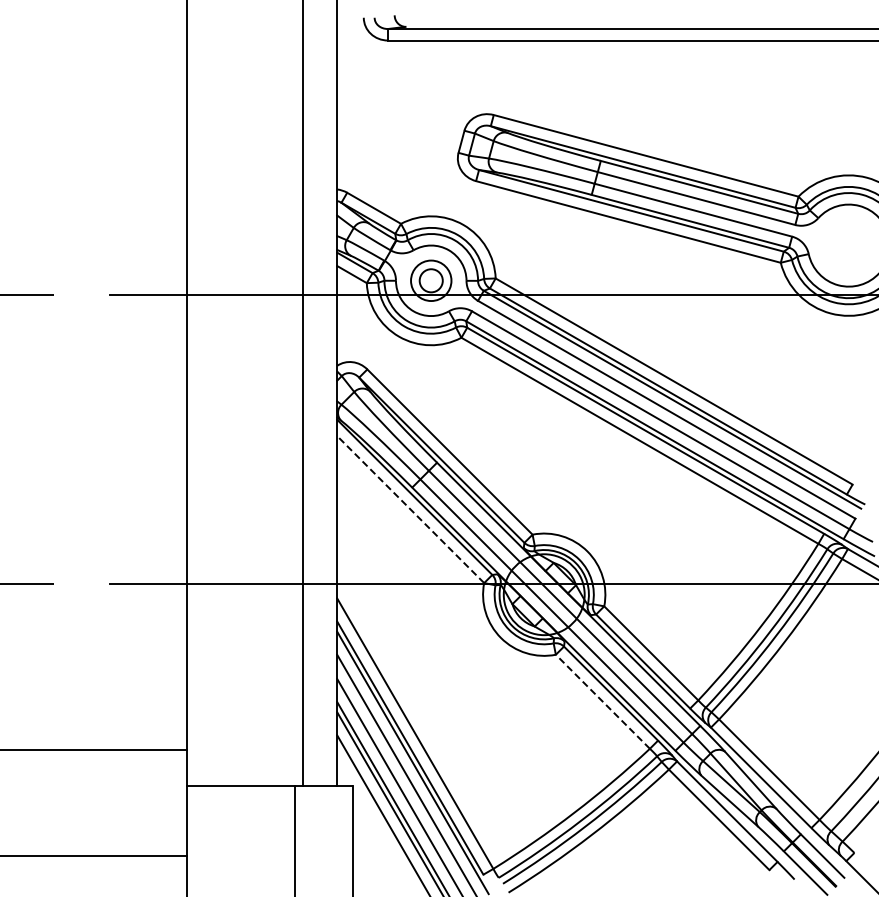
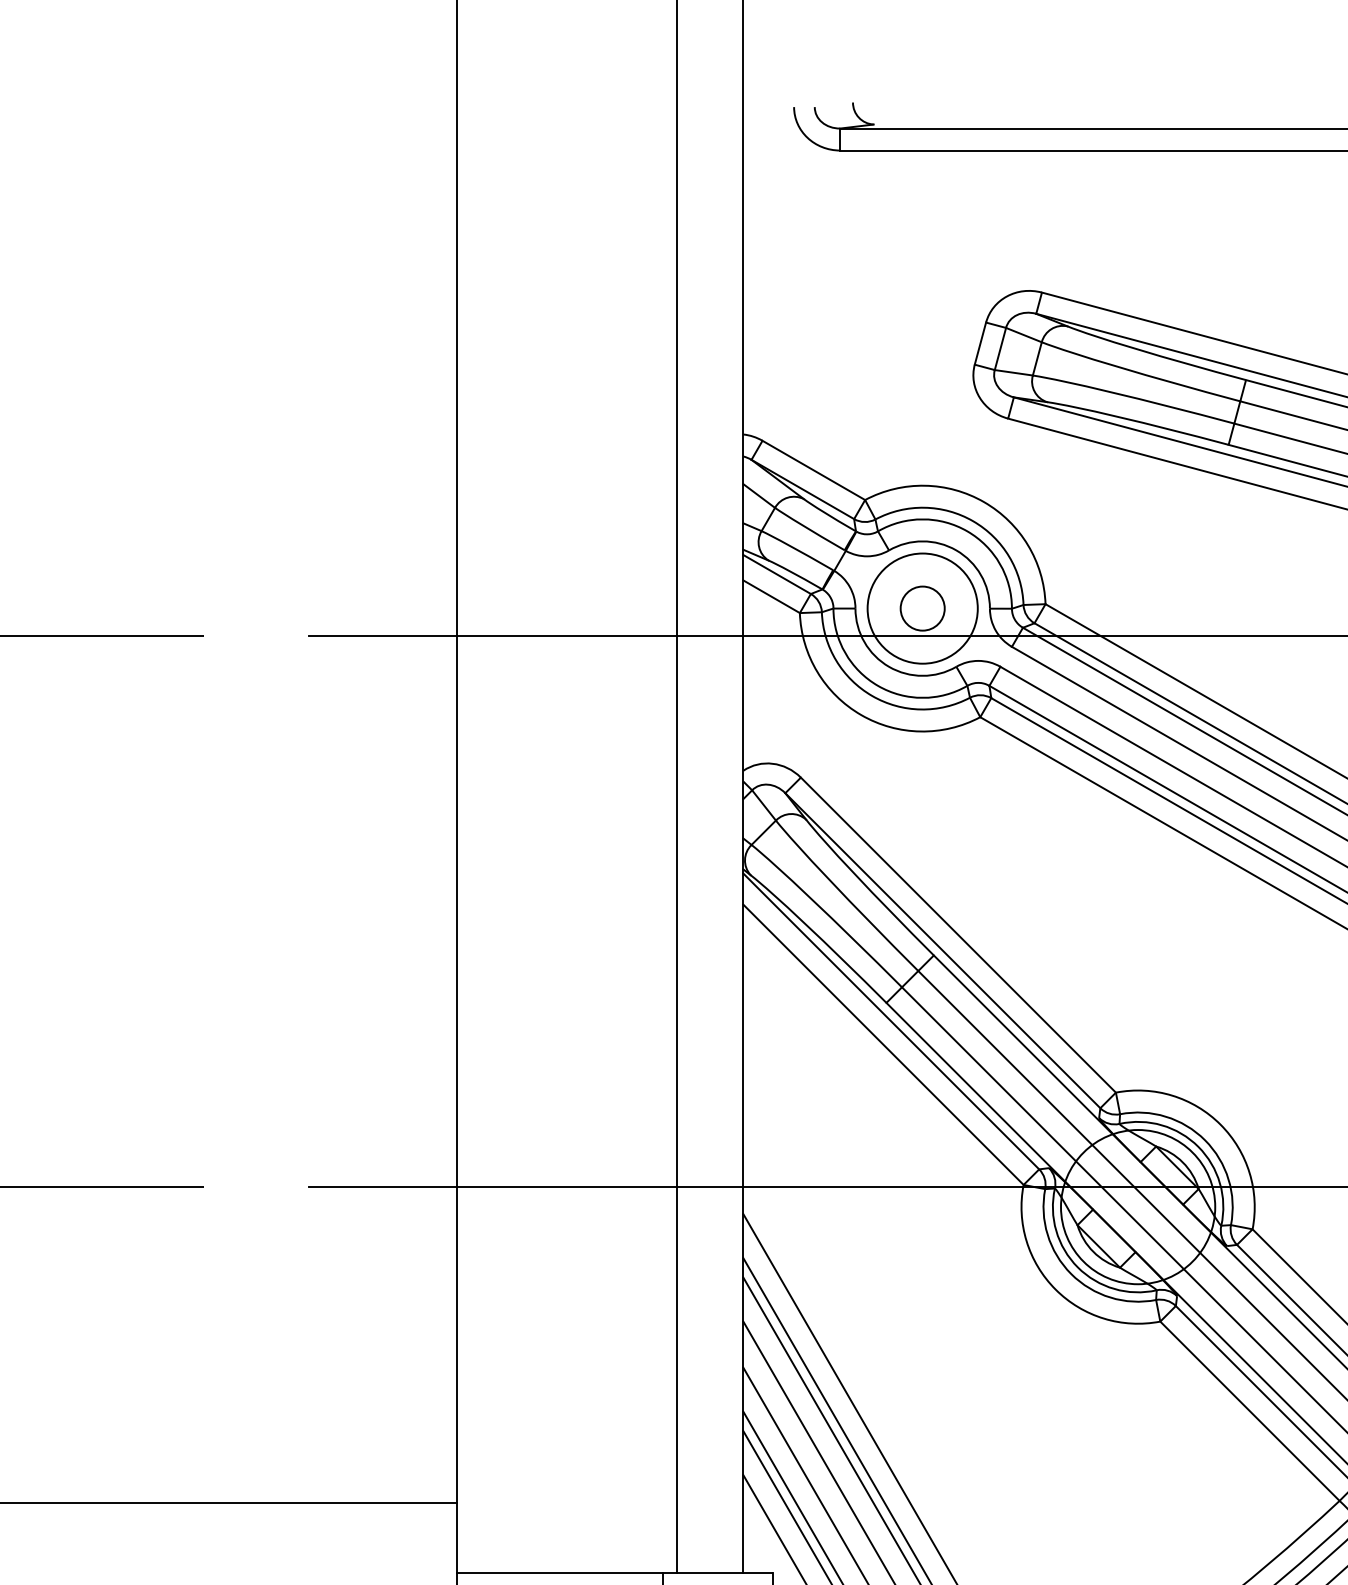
circle: (431, 280) -> (923, 608), size x1.43
line: (410, 509) -> (883, 1044), dashed -> solid
line: (602, 701) -> (1249, 1410), dashed -> solid

